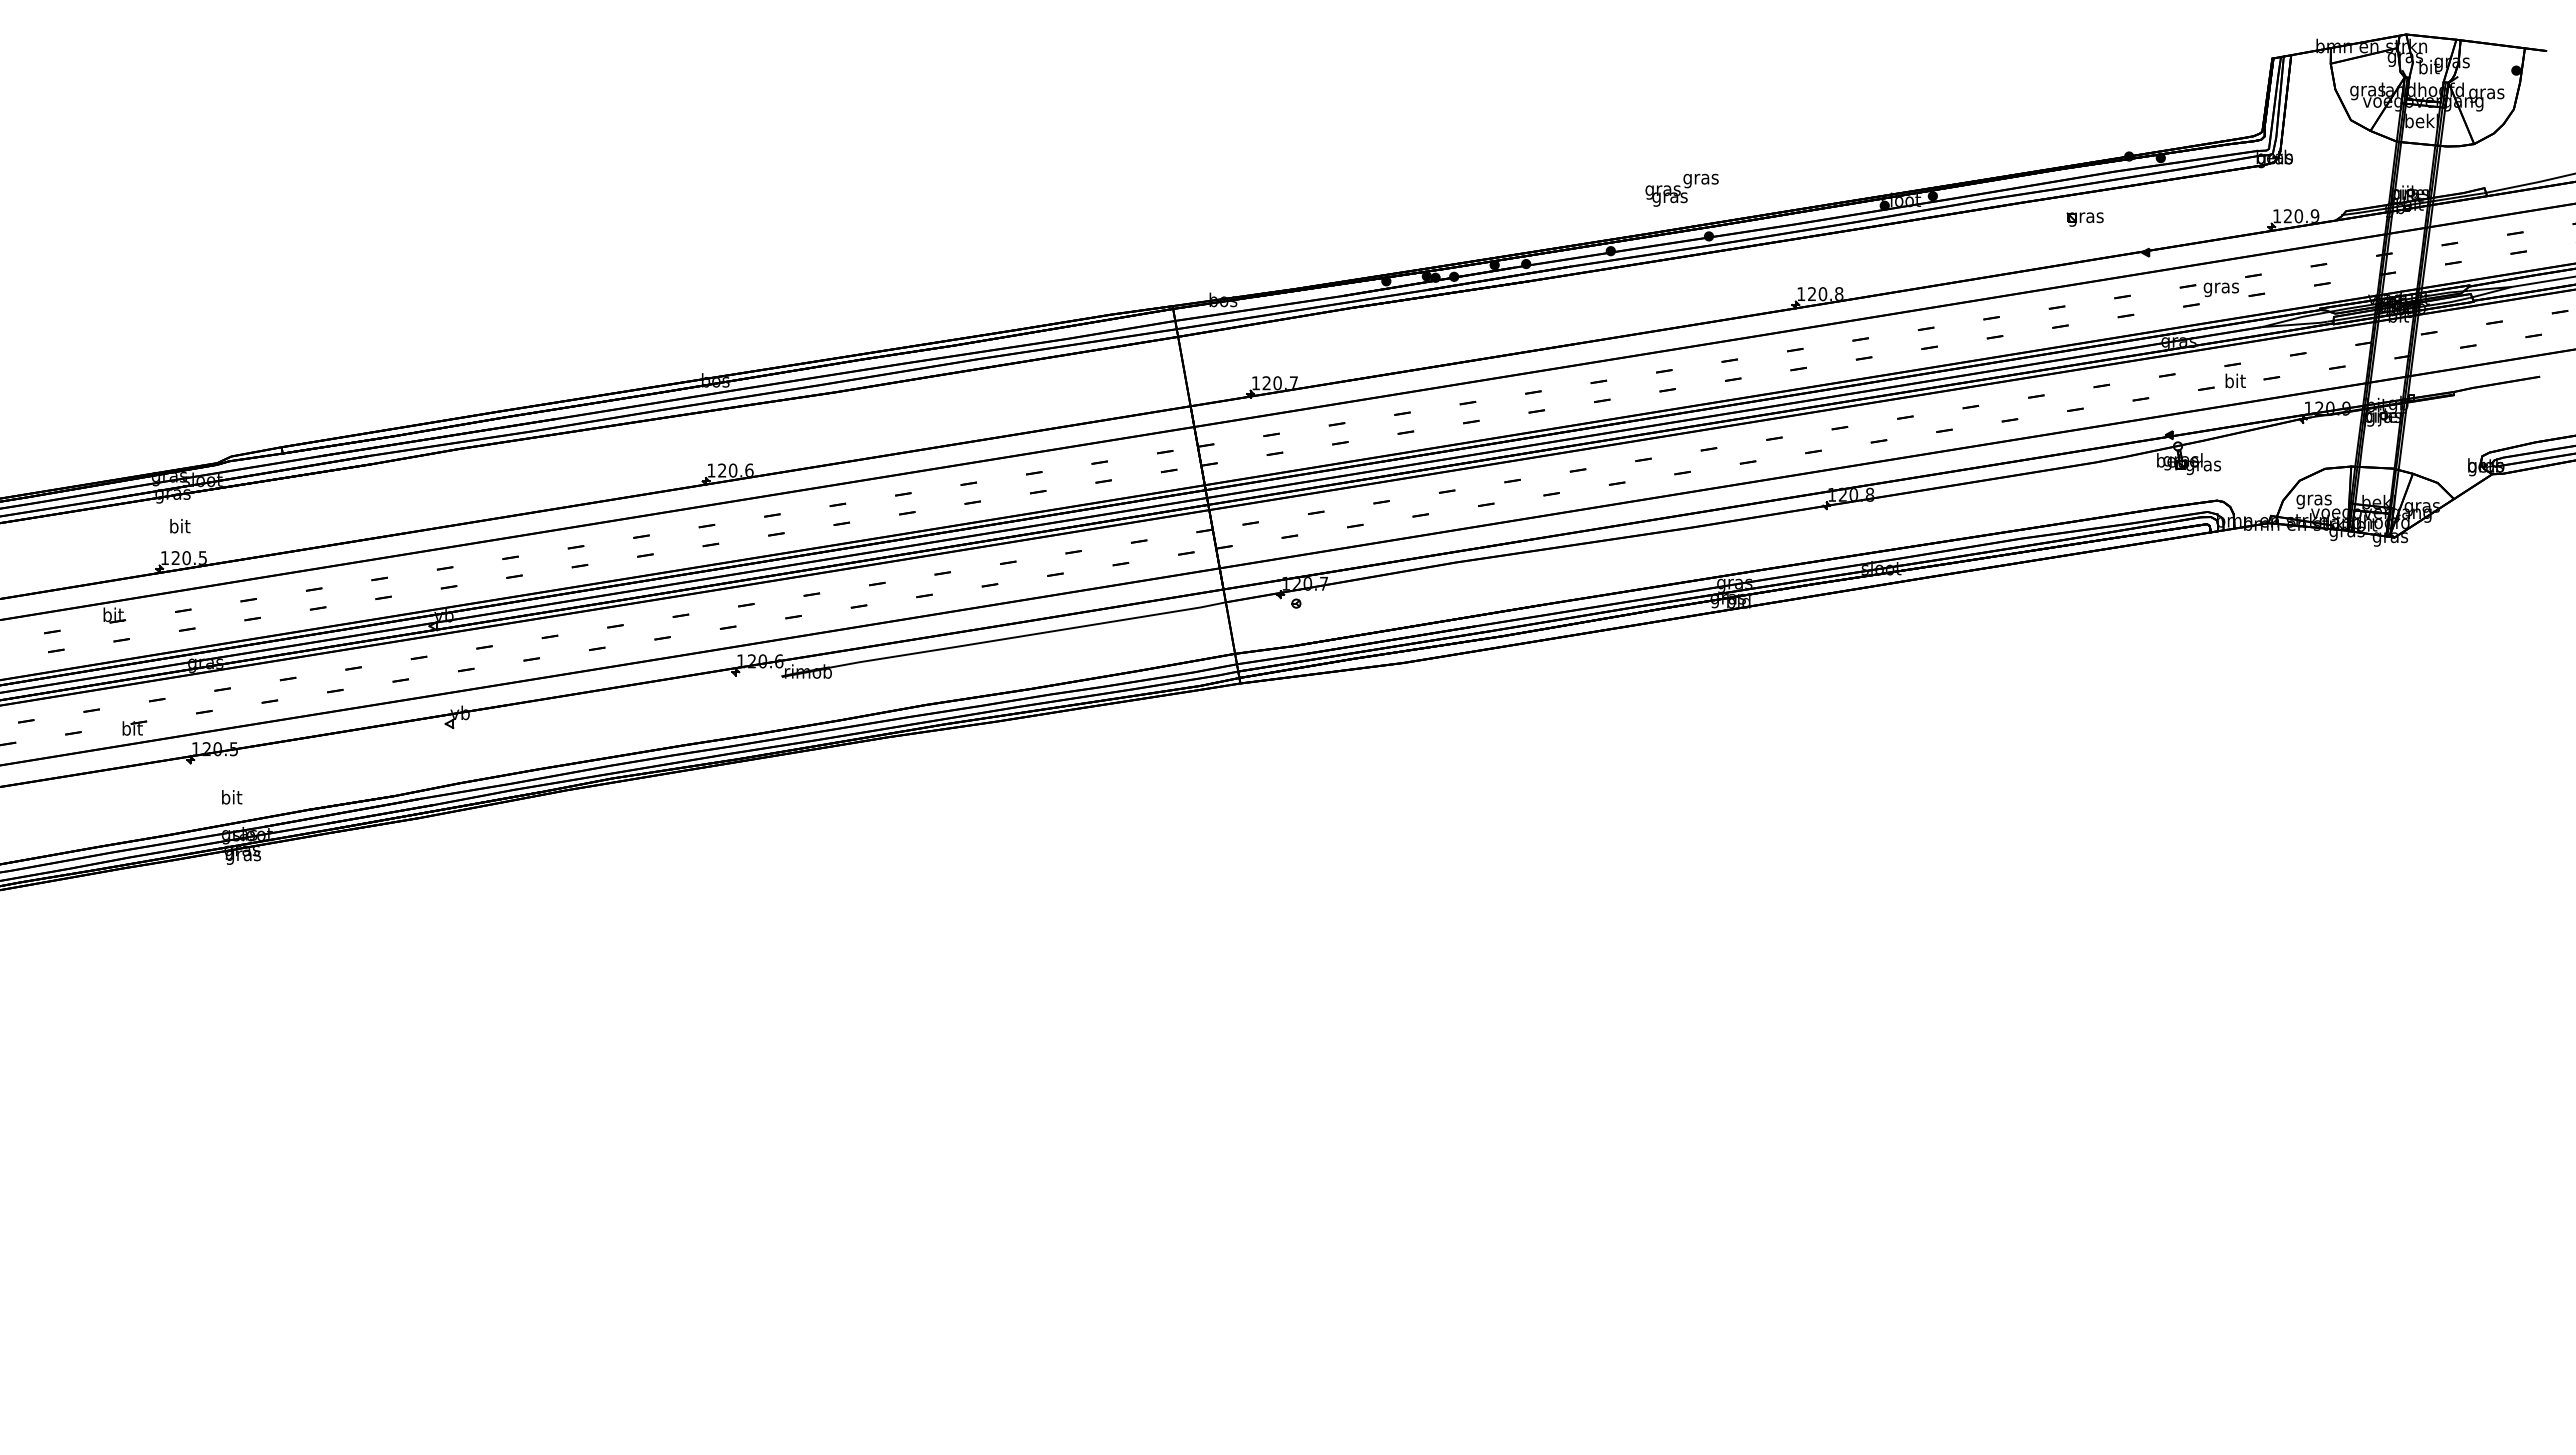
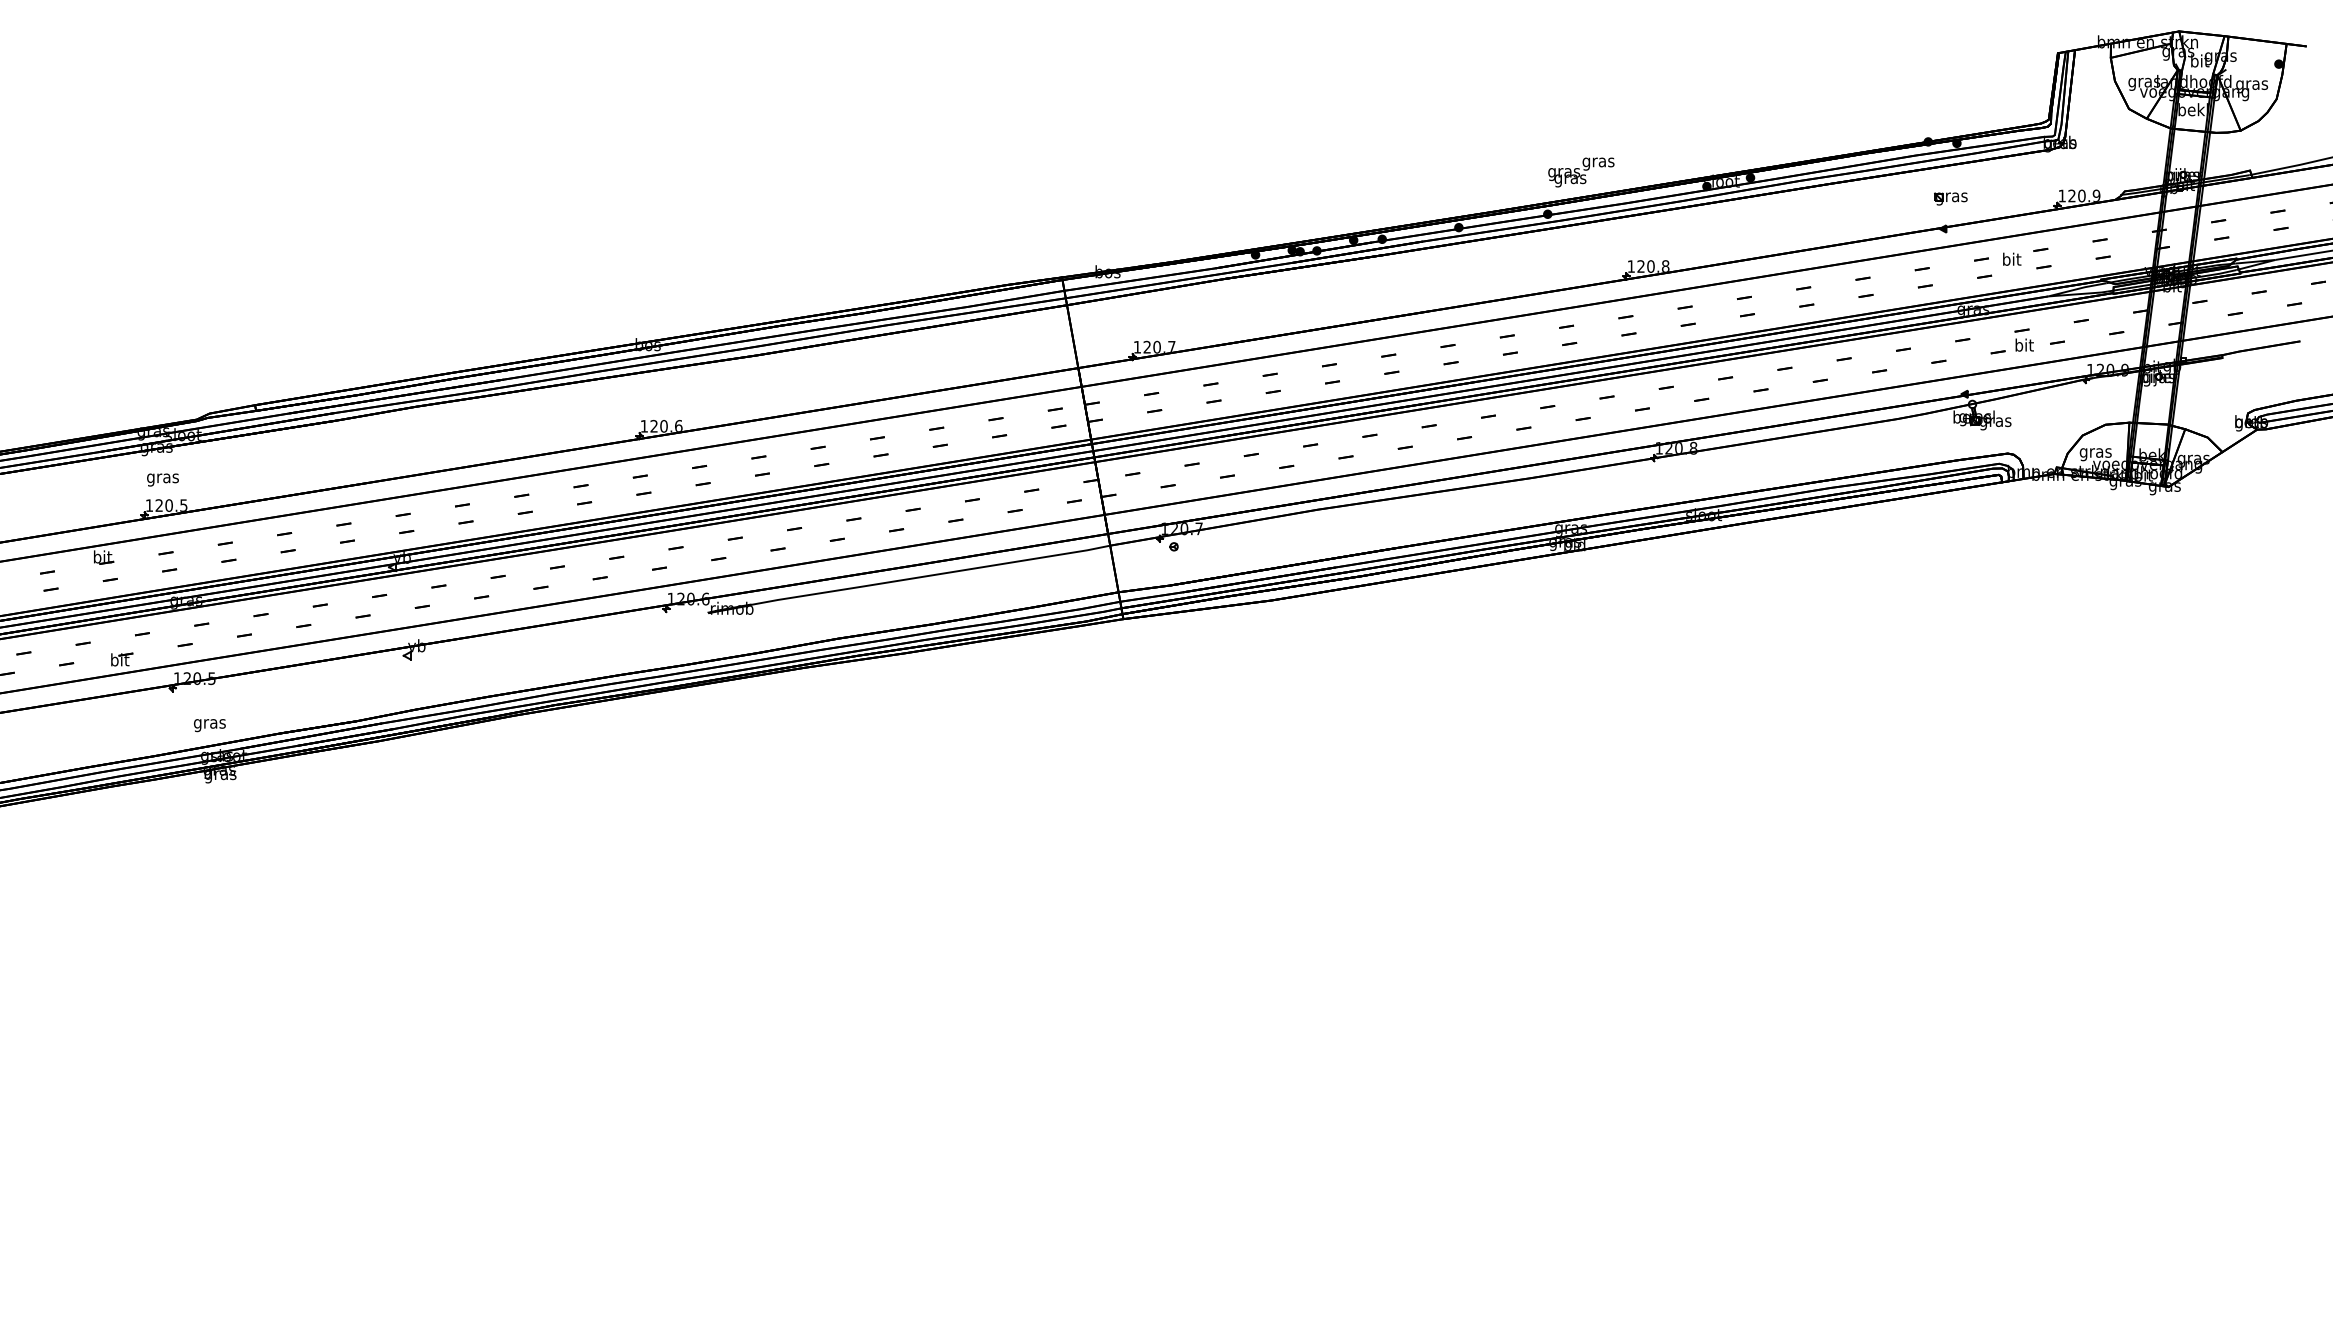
text: (1681, 189) -> (1580, 171), moved
part: (2084, 219) -> (1950, 198), moved
text: (2220, 287) -> (2010, 260), gras -> bit
text: (179, 527) -> (162, 477), bit -> gras
text: (231, 799) -> (209, 724), bit -> gras

